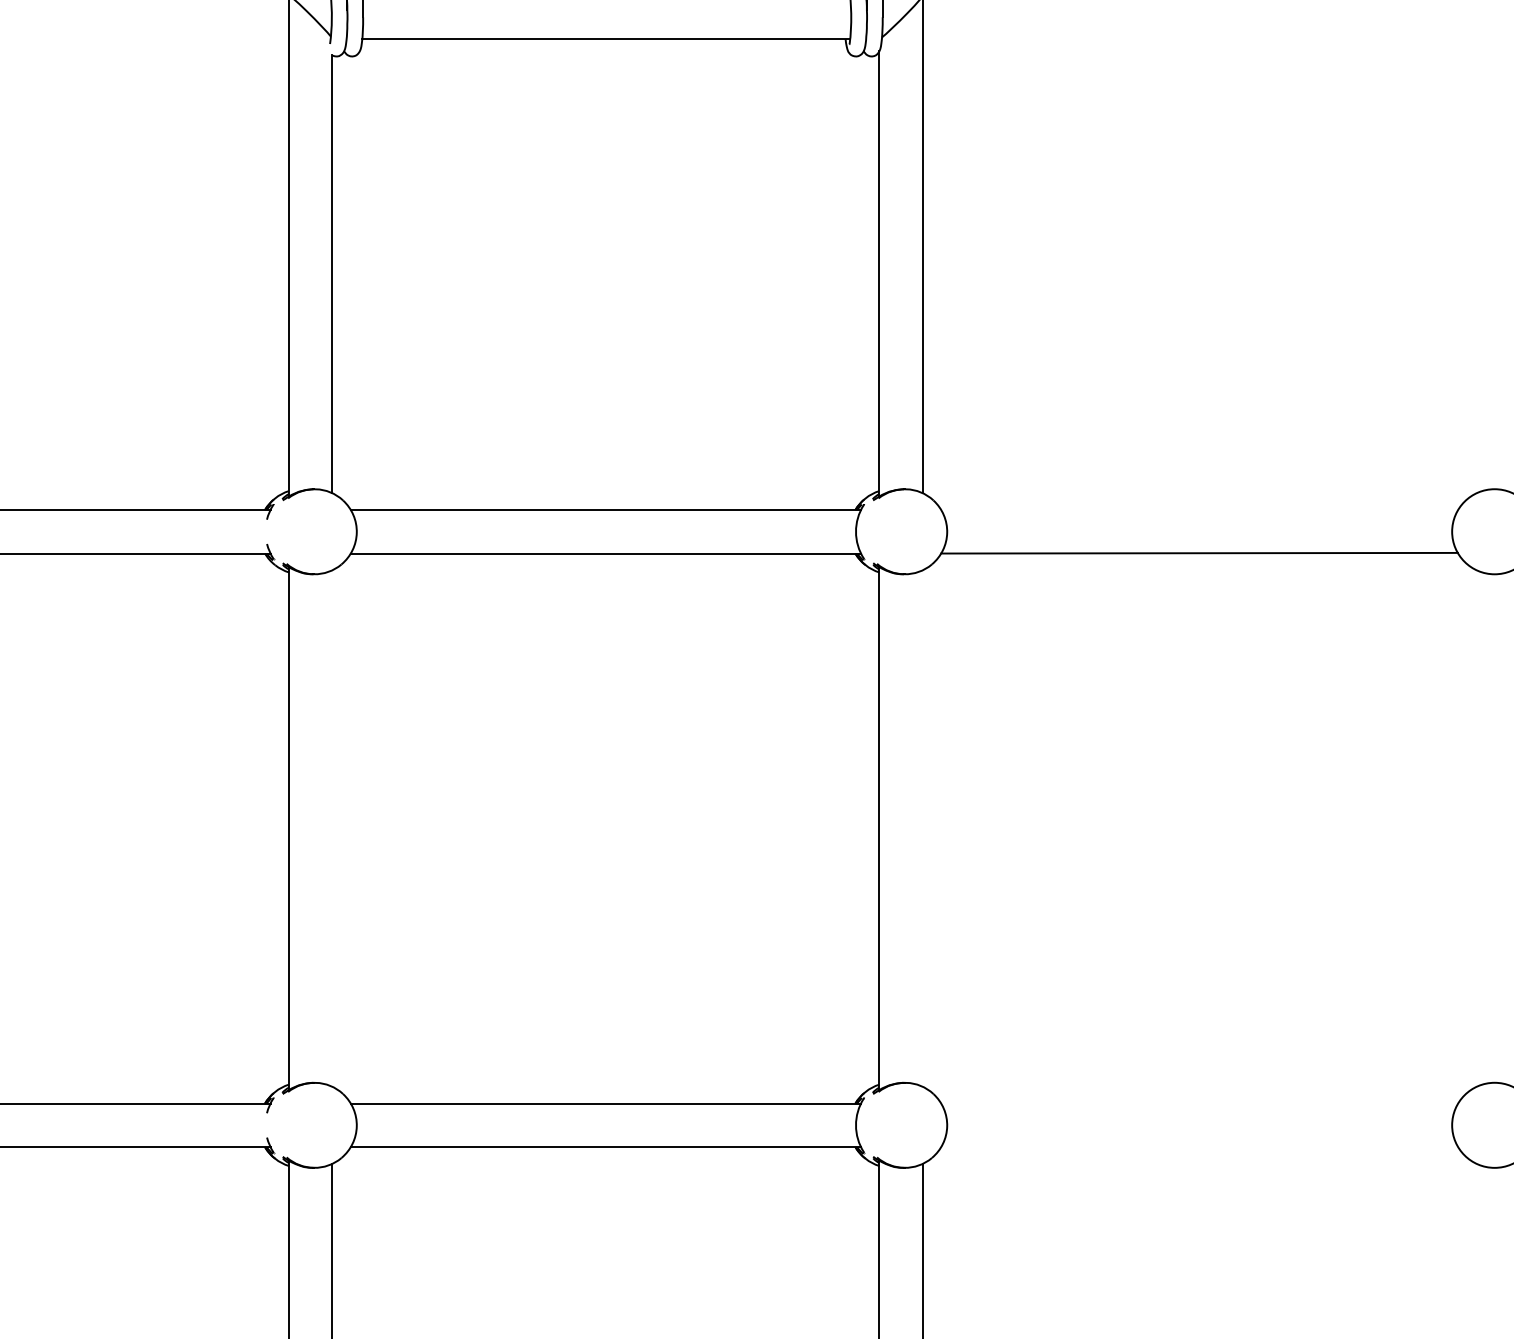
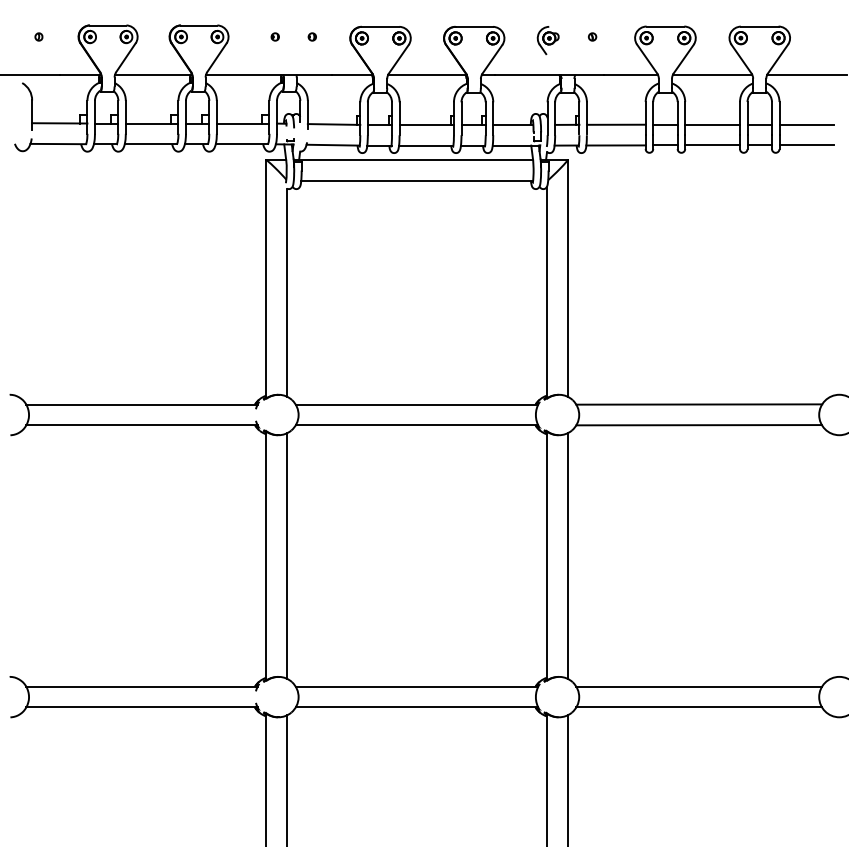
line: (1200, 509) -> (699, 404), added
line: (333, 827) -> (287, 555), added
line: (922, 827) -> (567, 555), added
line: (1200, 1103) -> (699, 686), added
line: (1200, 1147) -> (699, 707), added

